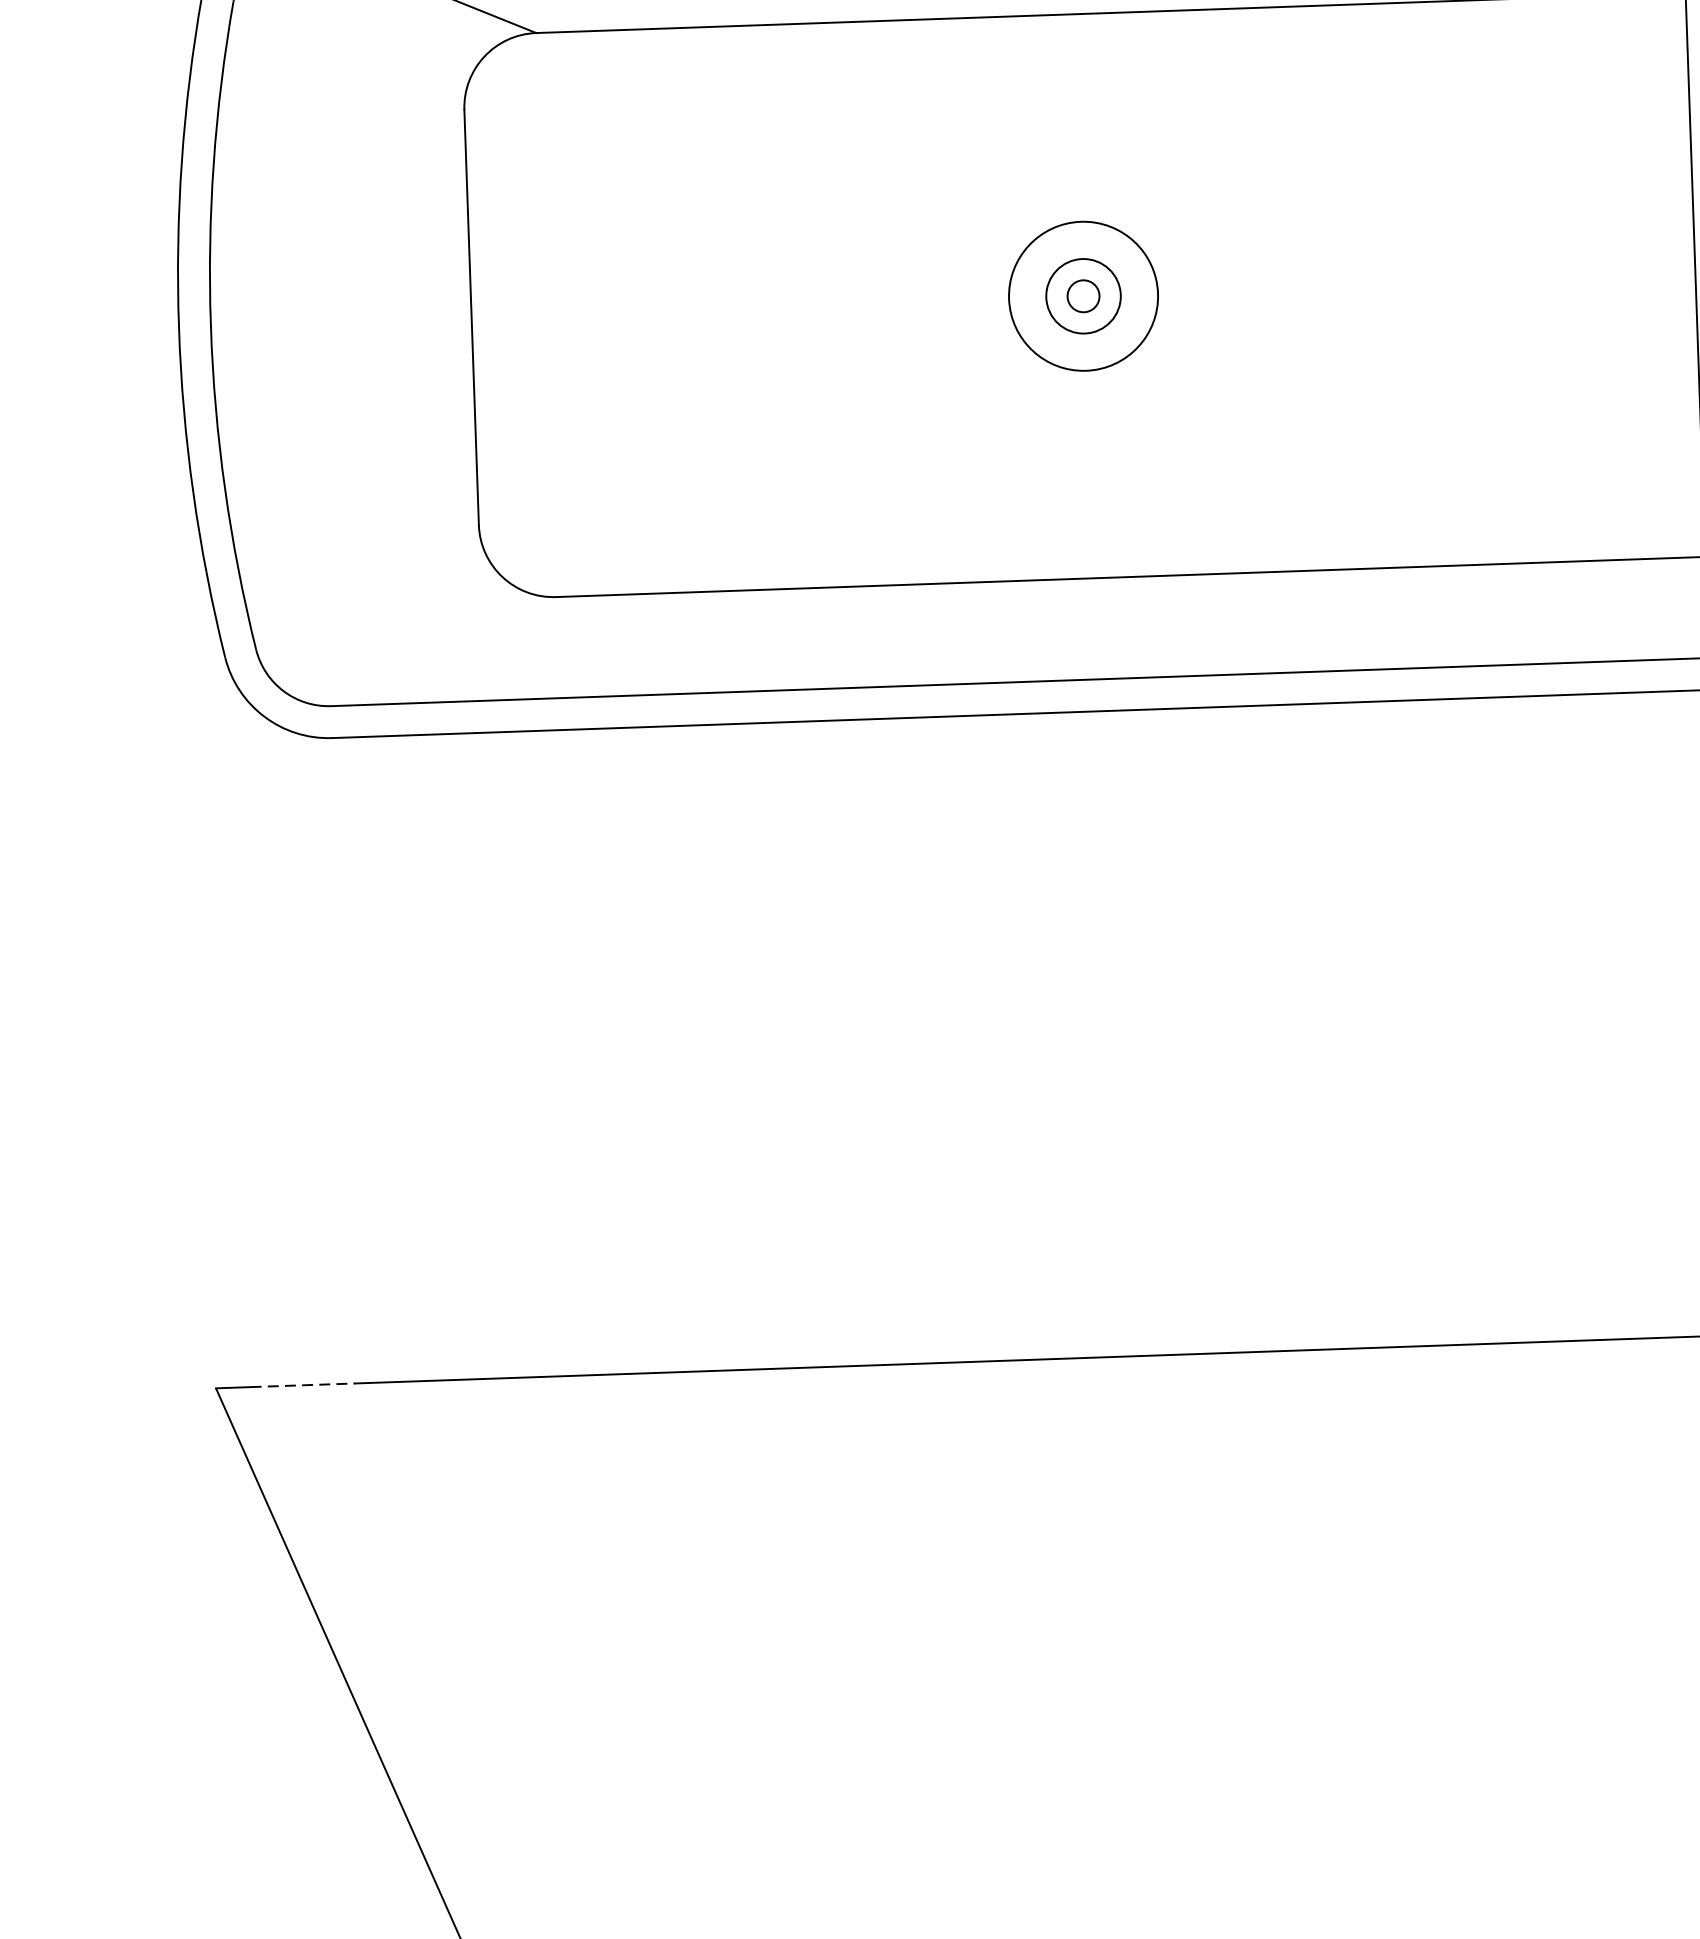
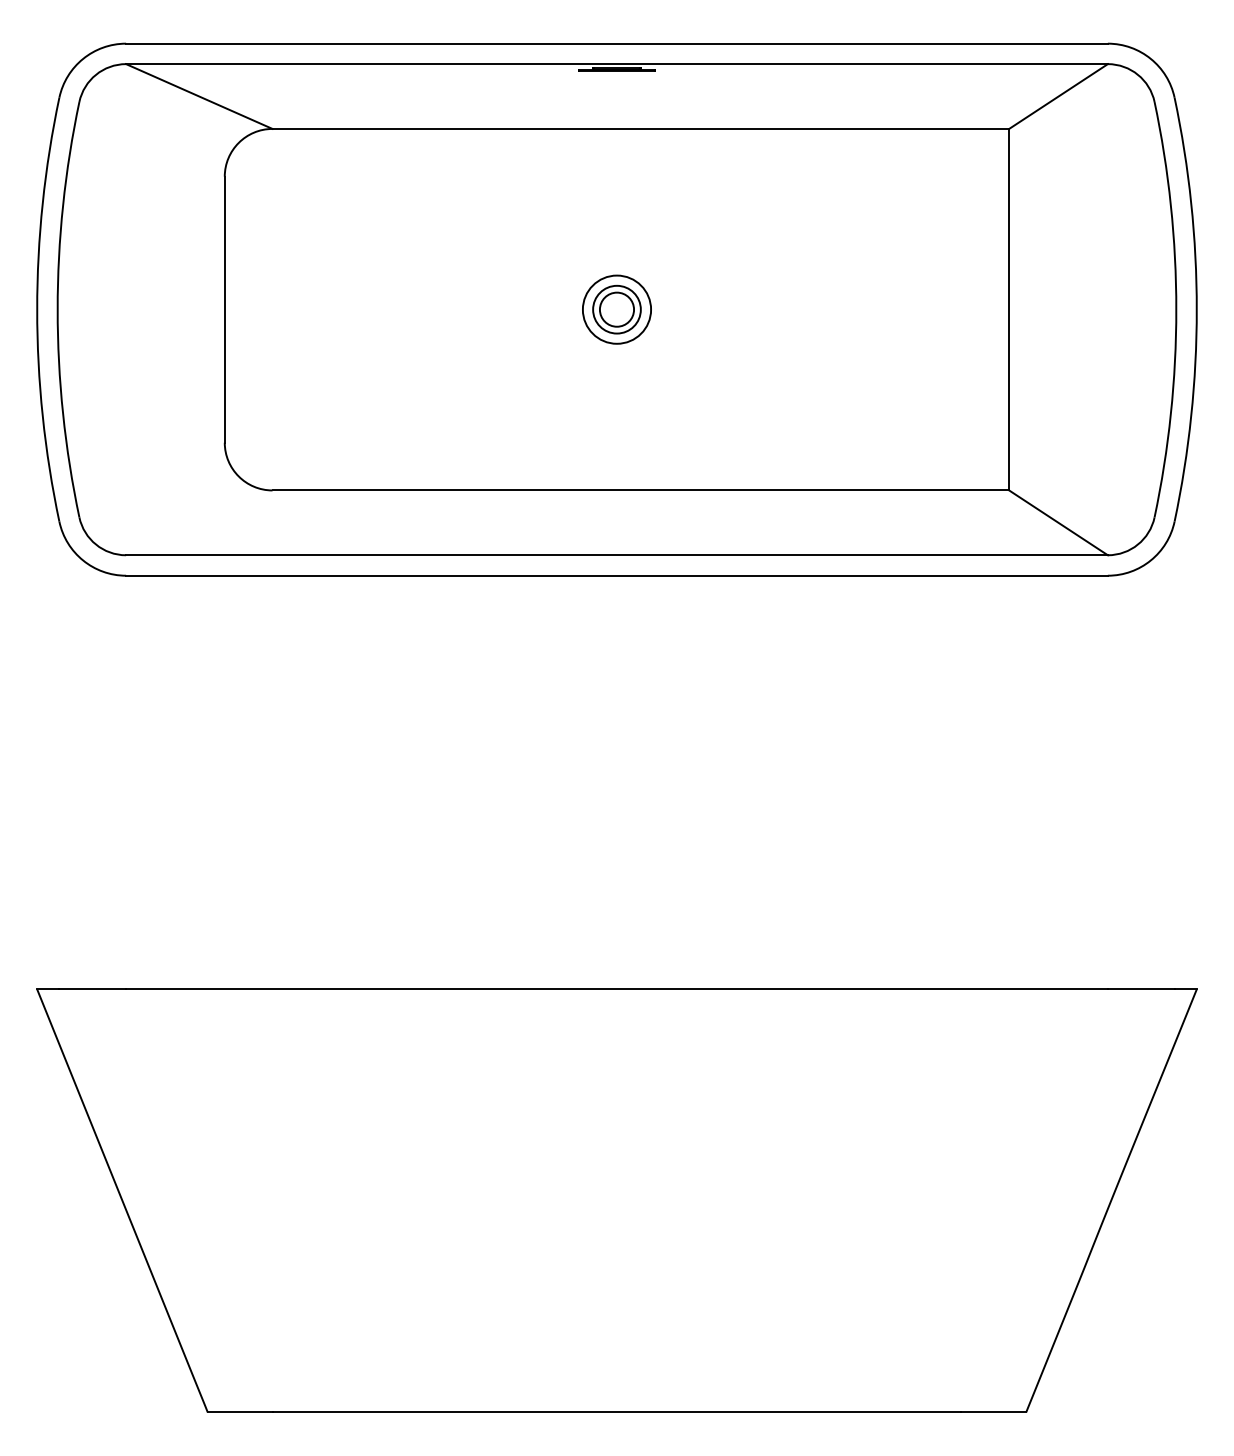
circle: (1082, 296) -> (616, 309), size x0.71
circle: (1082, 296) -> (616, 309), size x1.67
line: (303, 1385) -> (93, 989), dashed -> solid

